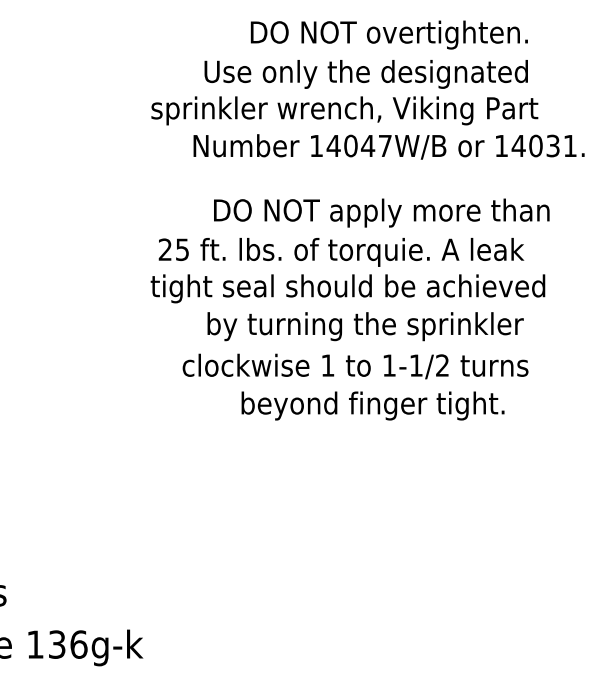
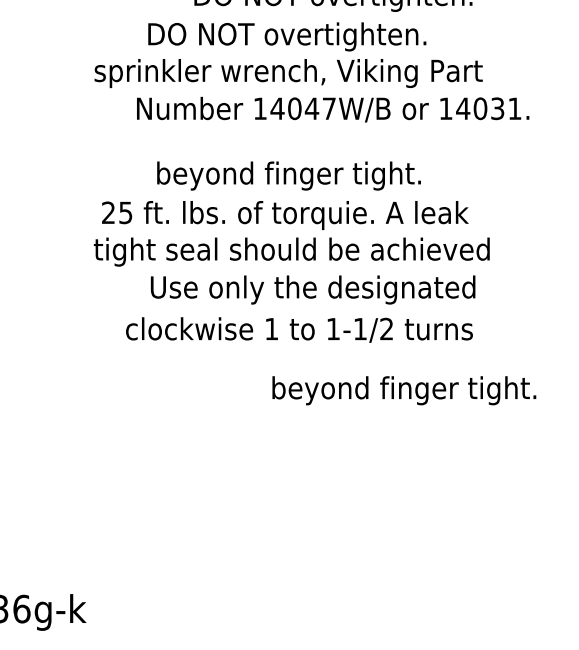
text: (365, 74) -> (309, 36), Use only the designated -> DO NOT overtighten.
text: (381, 212) -> (325, 175), DO NOT apply more than -> beyond finger tight.
text: (368, 326) -> (312, 289), by turning the sprinkler -> Use only the designated
text: (372, 405) -> (403, 390), moved

